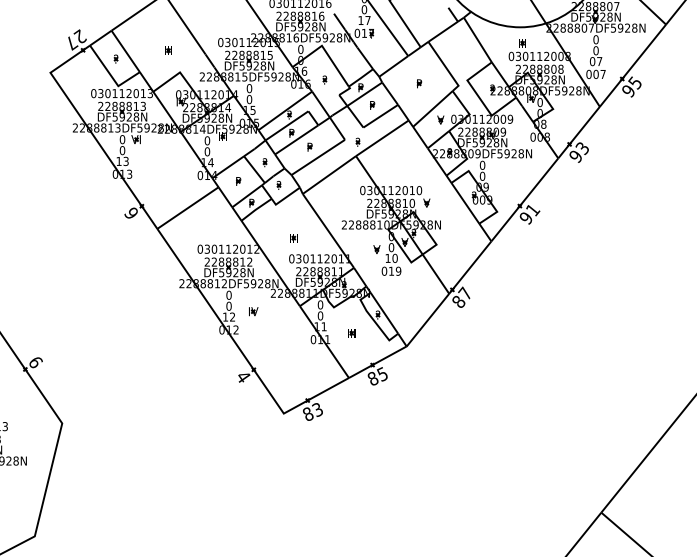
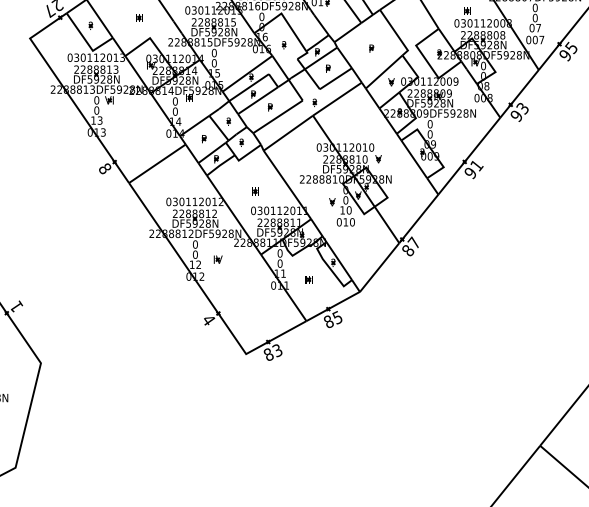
text: (131, 213) -> (105, 168), 9 -> 8
text: (398, 271) -> (352, 222), 019 -> 010
text: (35, 361) -> (16, 305), 9 -> 1

